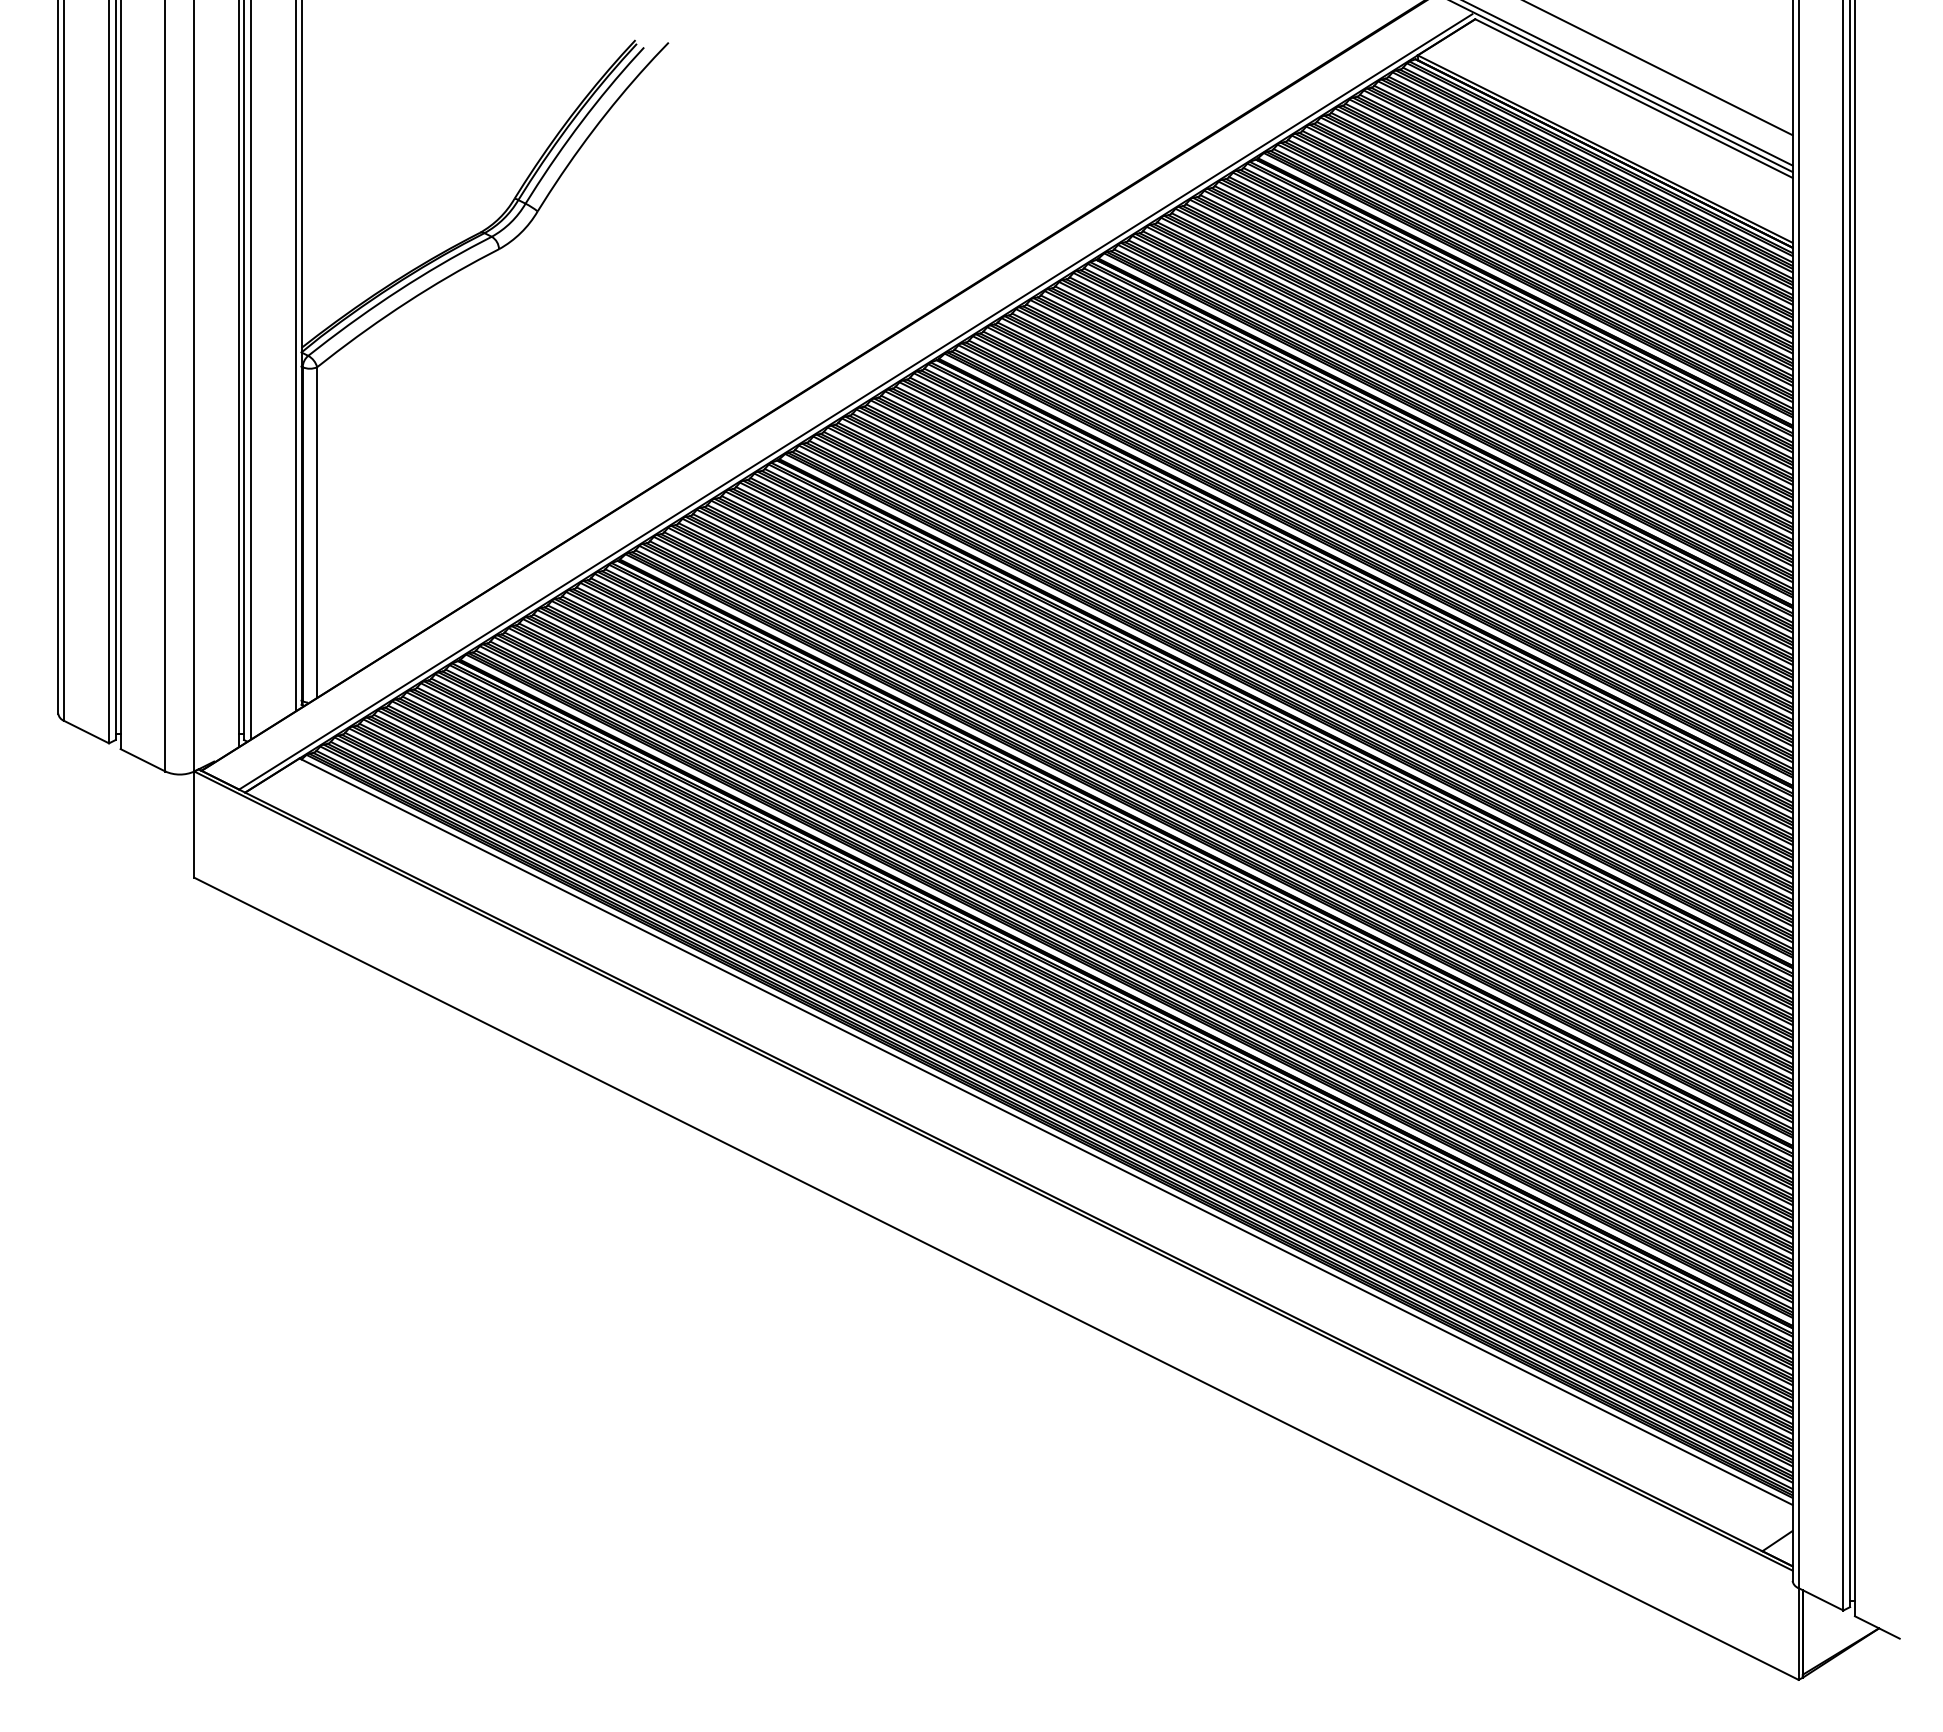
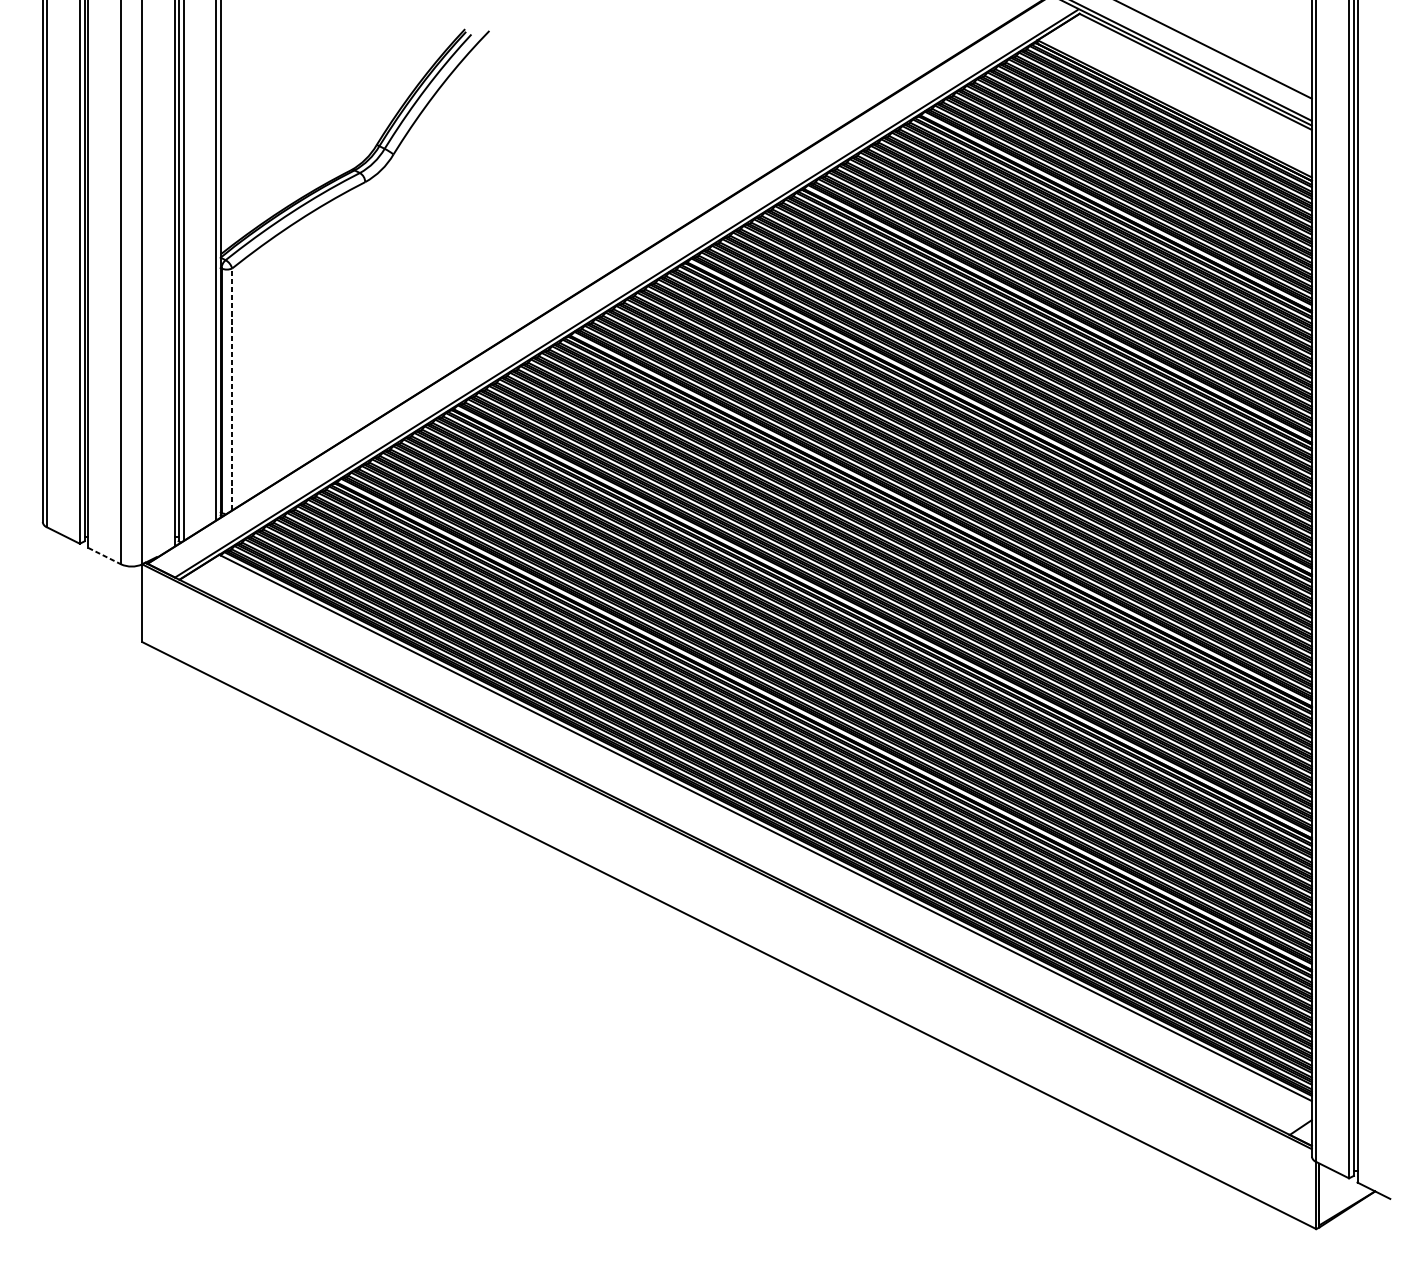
line: (317, 532) -> (232, 389), solid -> dashed
line: (143, 760) -> (105, 556), solid -> dashed

